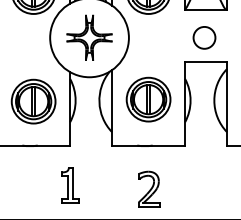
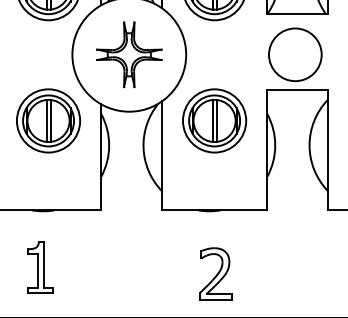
circle: (204, 37) -> (295, 54), size x1.67
part: (148, 99) -> (214, 120), moved
part: (33, 101) -> (48, 120), moved
part: (70, 185) -> (41, 268), moved

